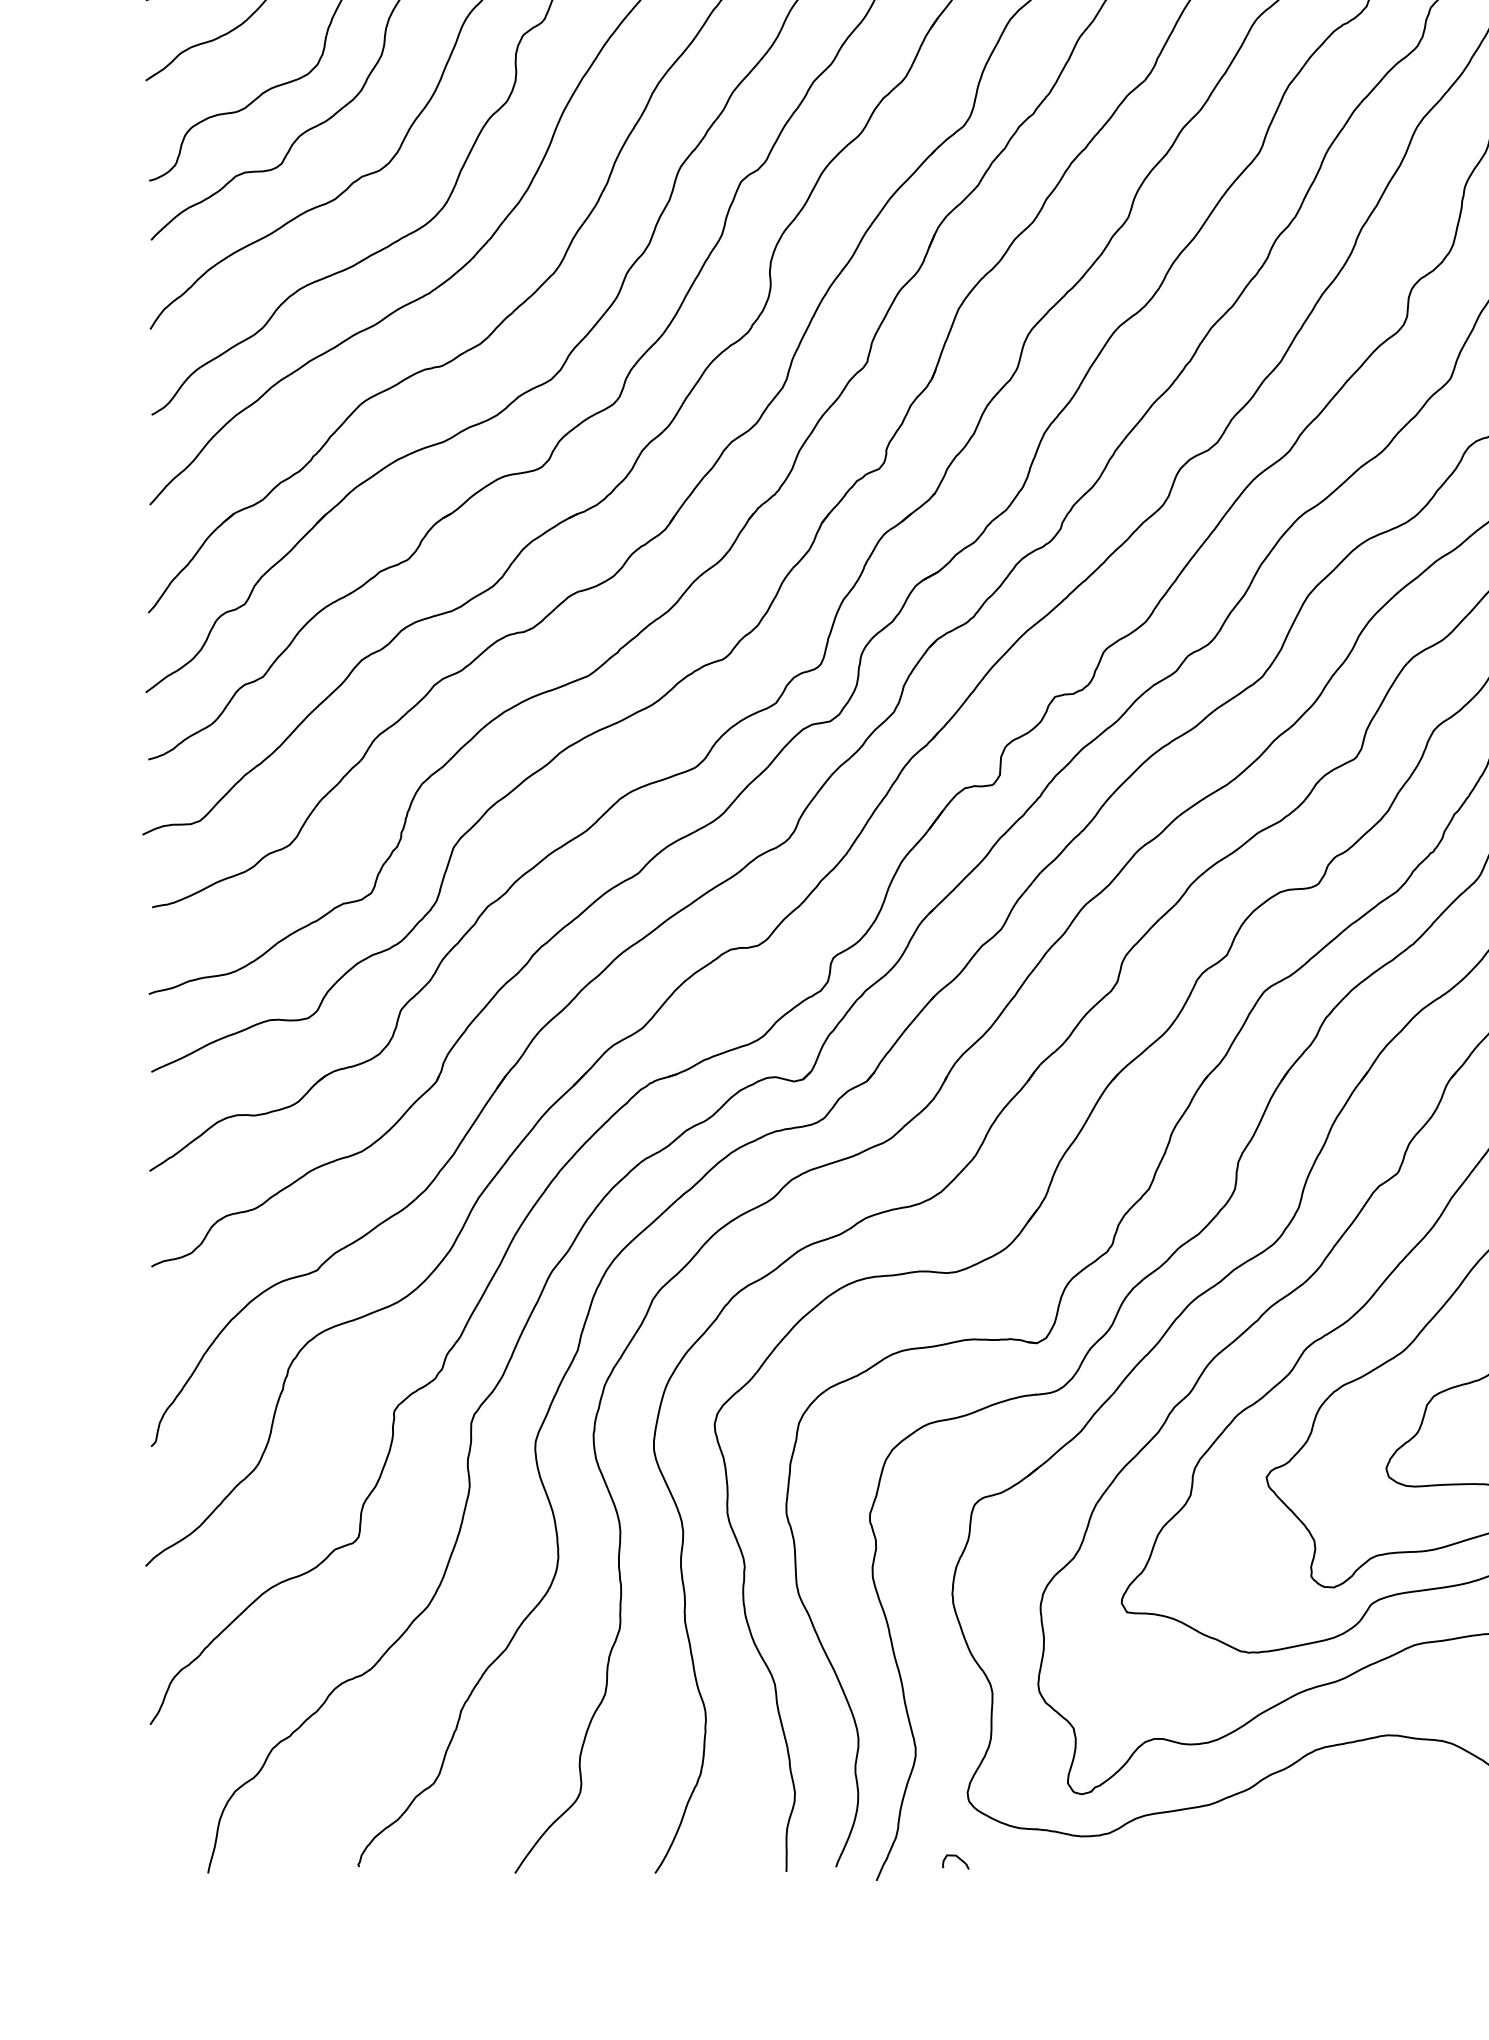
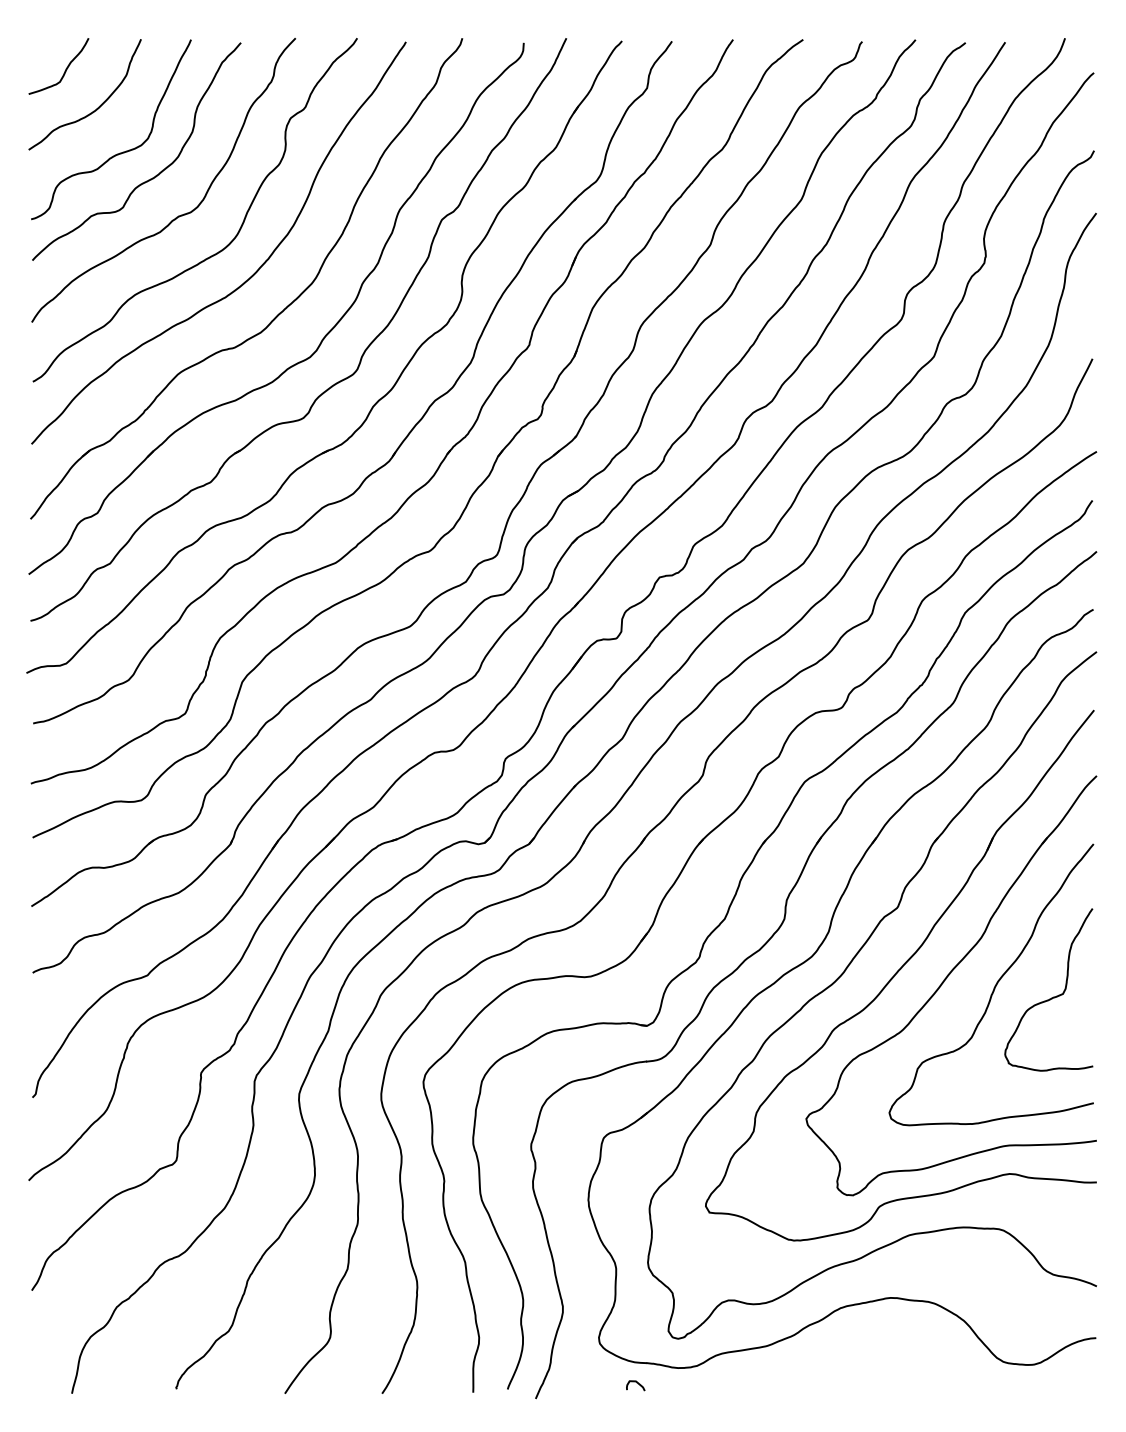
curve: (956, 1858) -> (636, 1383), moved

